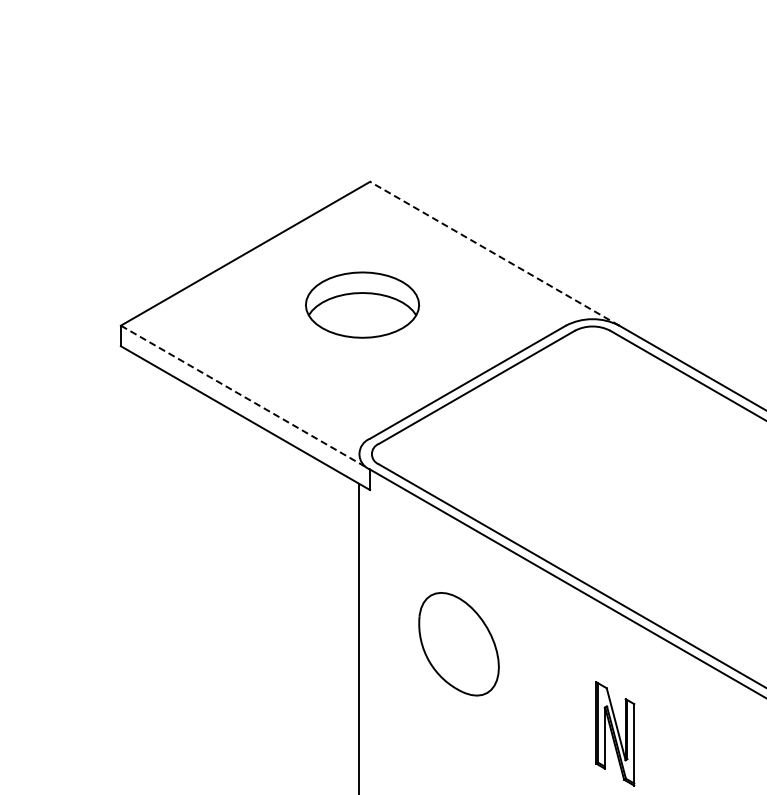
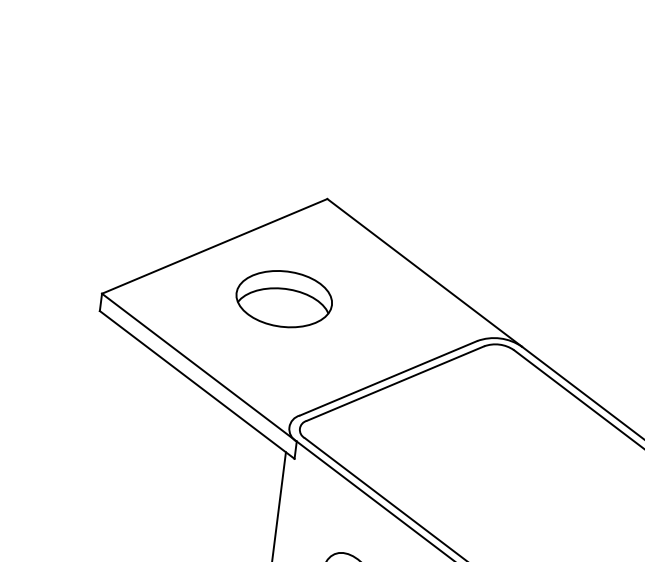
line: (494, 253) -> (424, 272), dashed -> solid
part: (362, 304) -> (284, 298), moved
line: (245, 397) -> (199, 367), dashed -> solid

